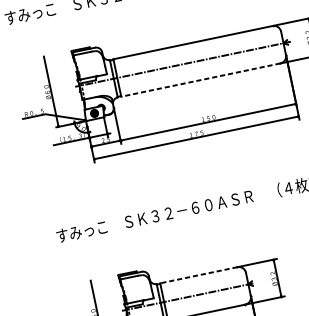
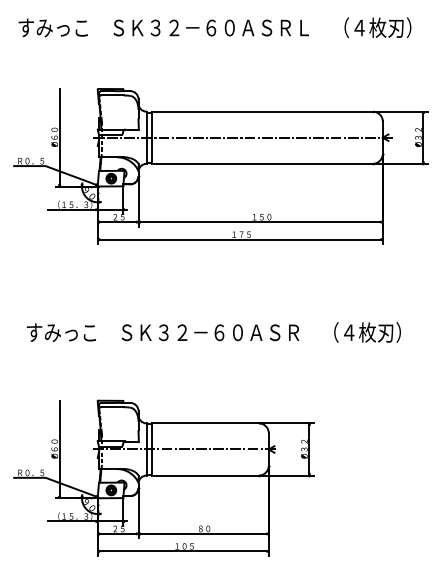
line: (200, 79) -> (262, 163), dashed -> solid
line: (199, 275) -> (205, 423), dashed -> solid

